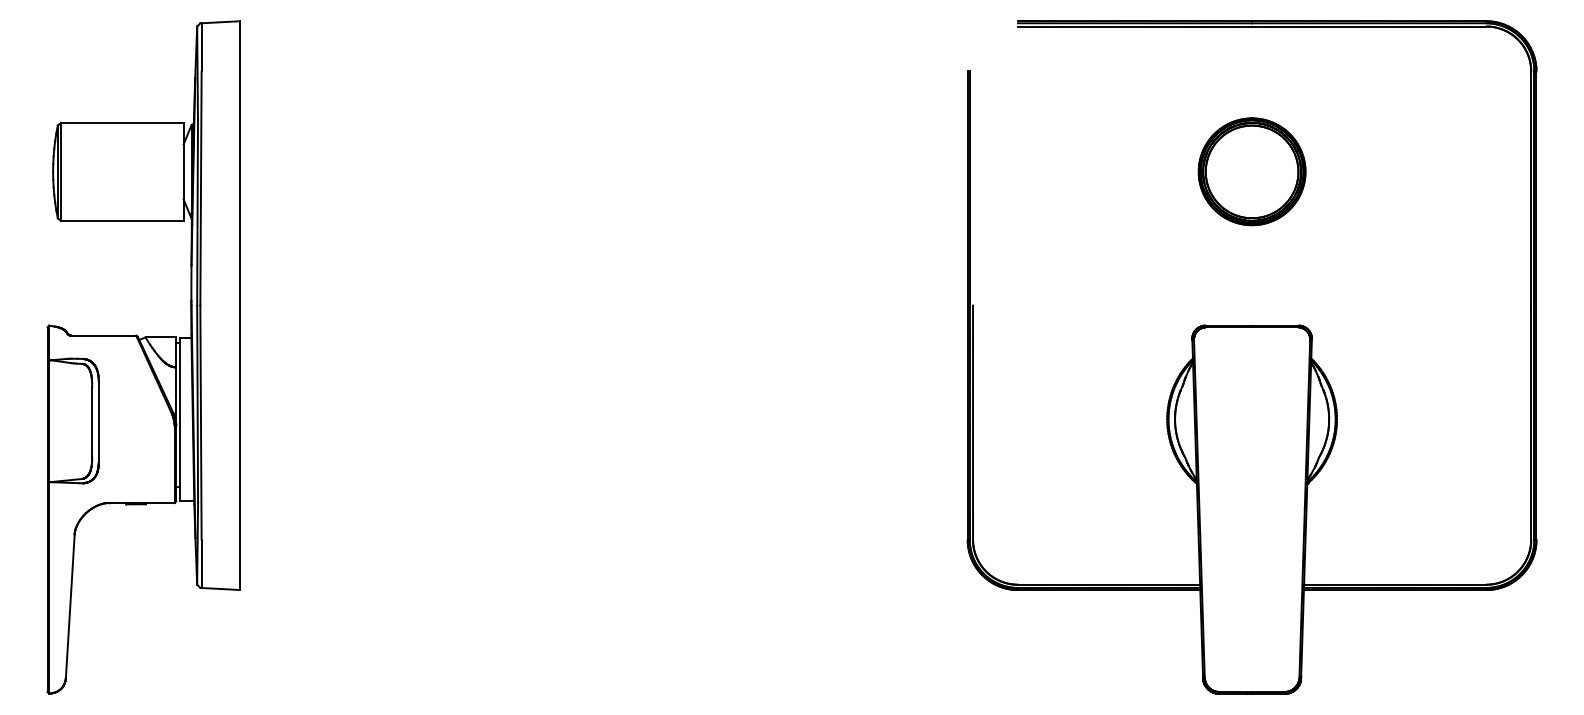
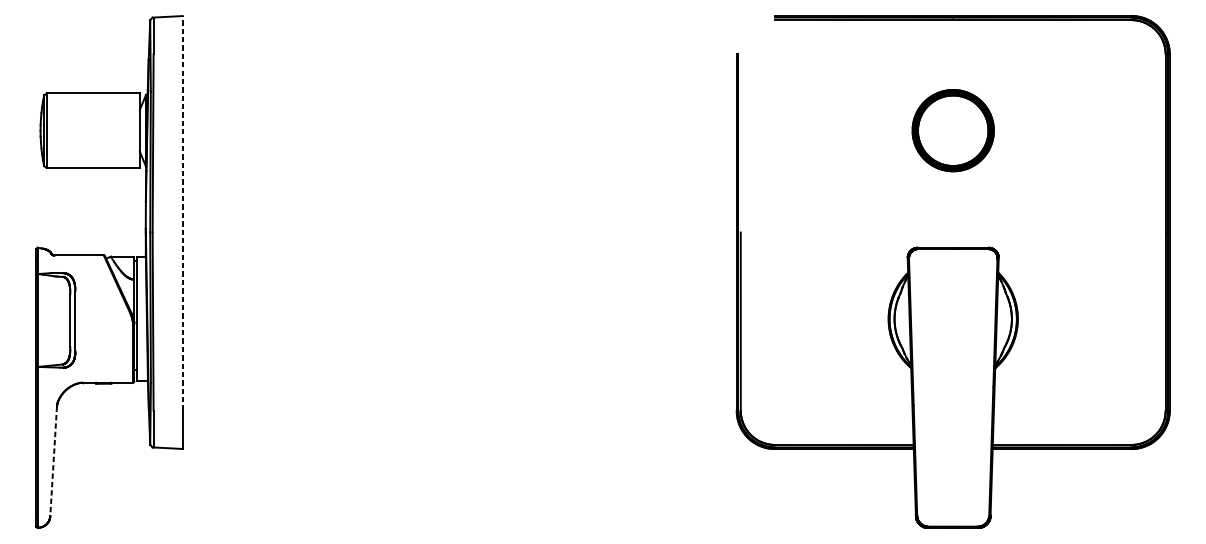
line: (239, 280) -> (182, 213), solid -> dashed
line: (70, 606) -> (53, 461), solid -> dashed

